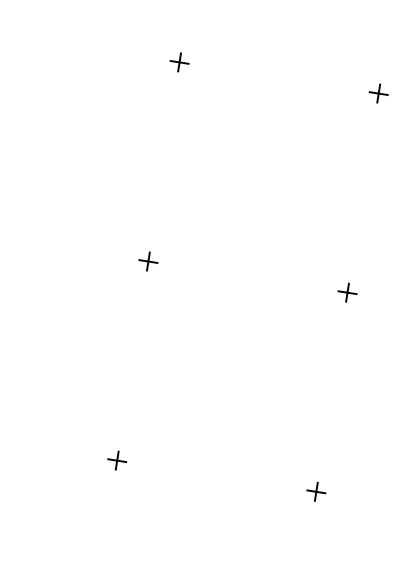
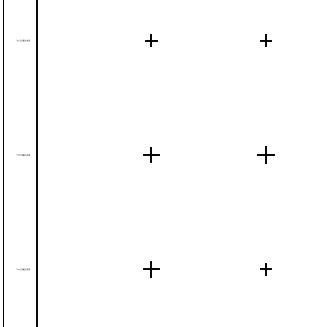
part: (148, 260) -> (151, 154), size x1.4
part: (347, 291) -> (265, 154), size x1.6
part: (117, 460) -> (151, 269), size x1.4

